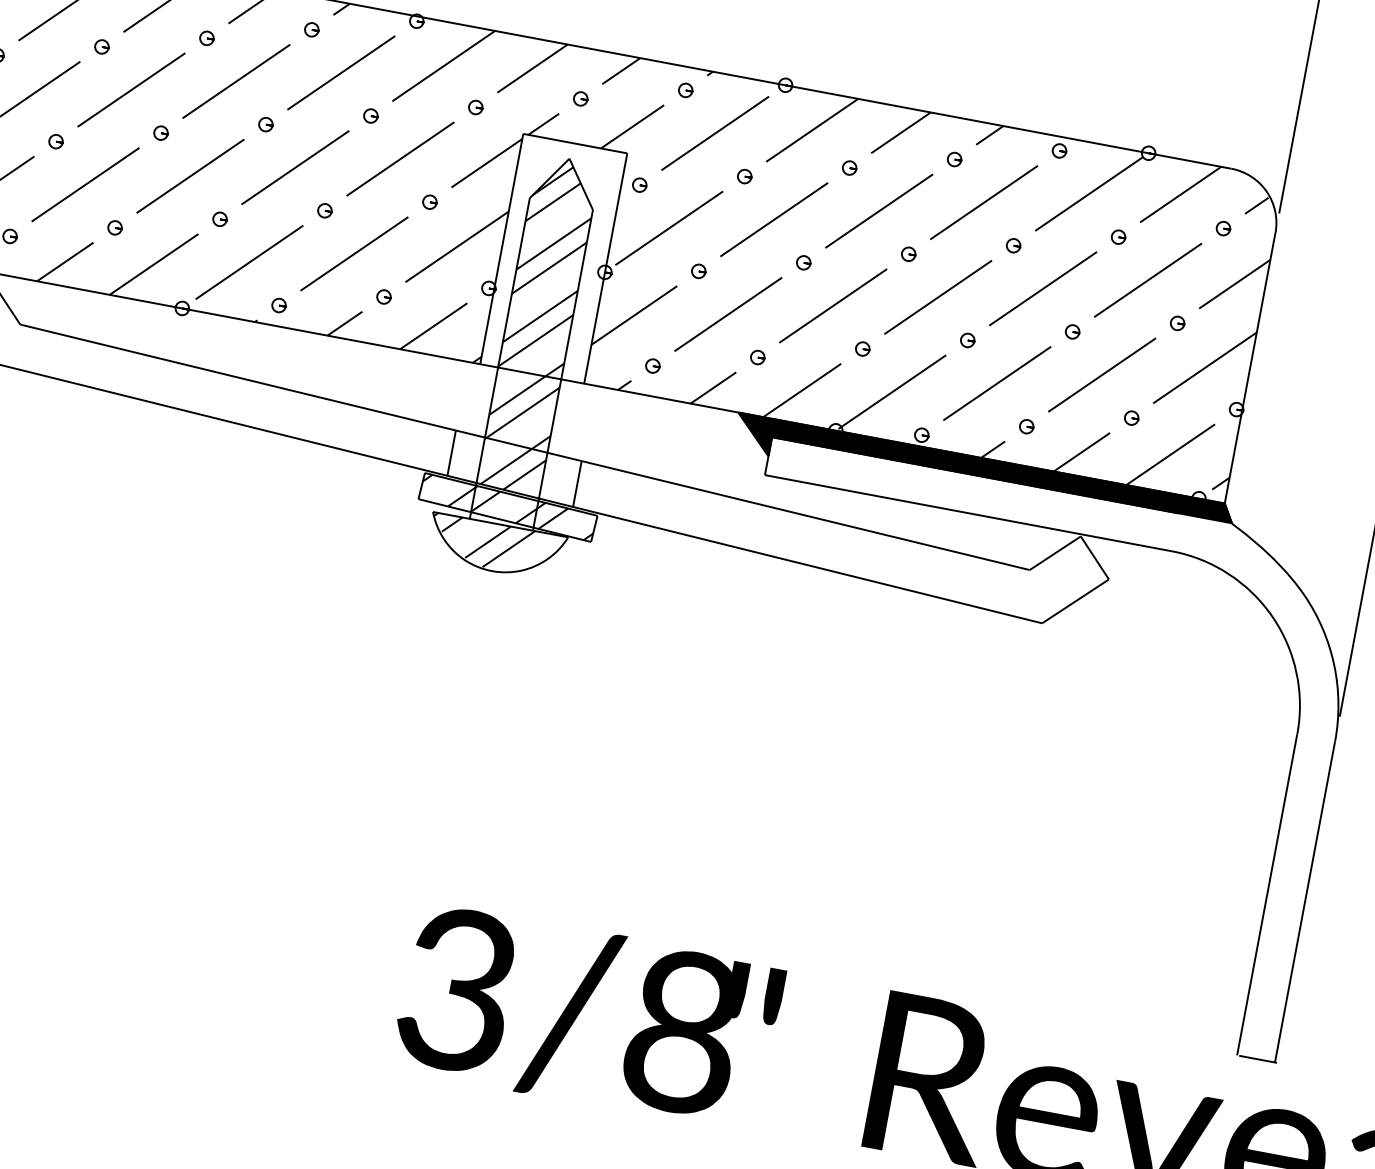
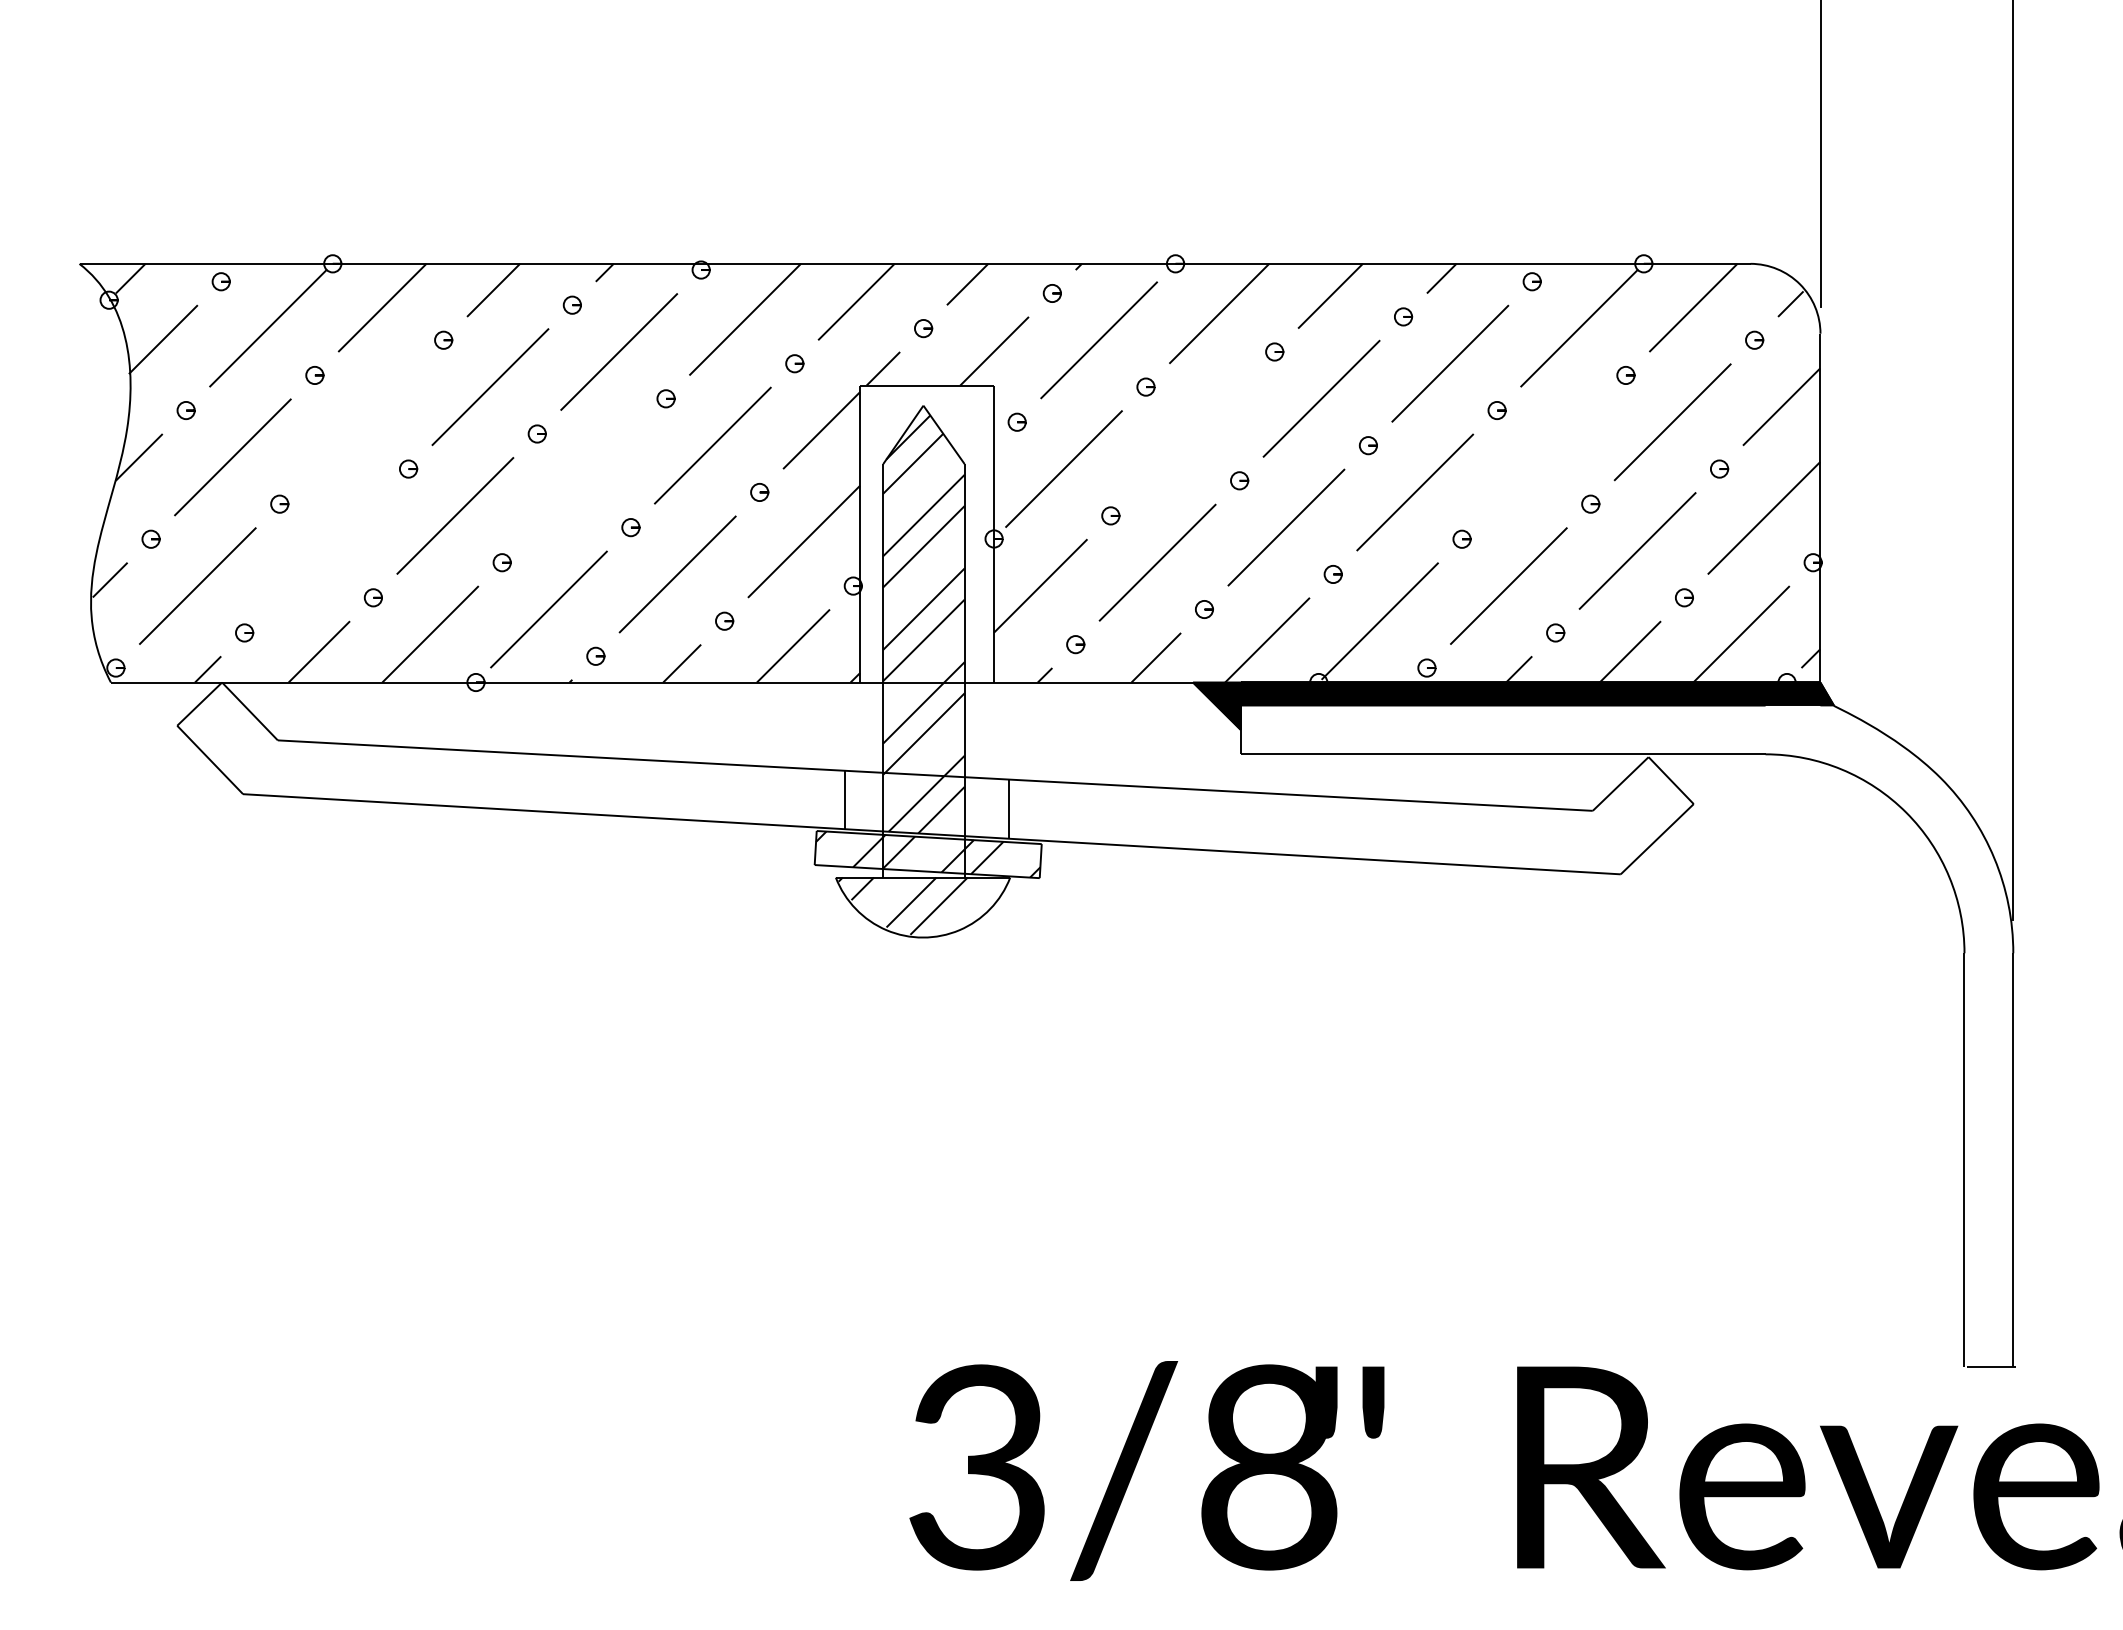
line: (131, 90) -> (361, 422), removed
line: (295, 167) -> (583, 480), removed
line: (85, 184) -> (326, 550), removed
line: (774, 219) -> (1192, 433), removed
line: (1042, 288) -> (1543, 457), removed

